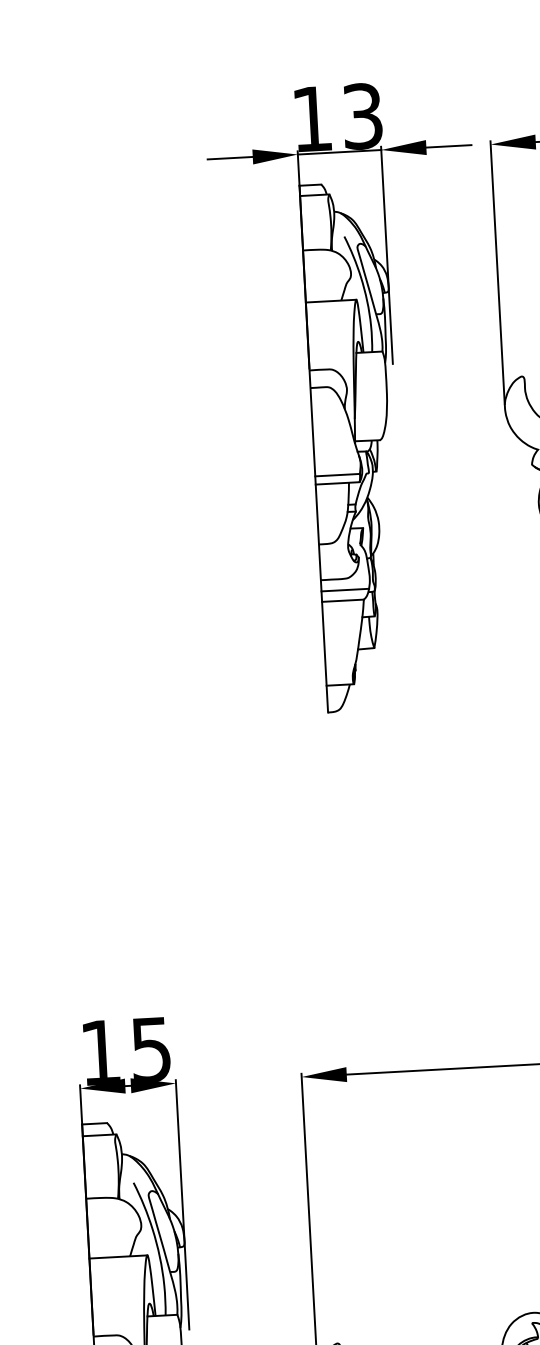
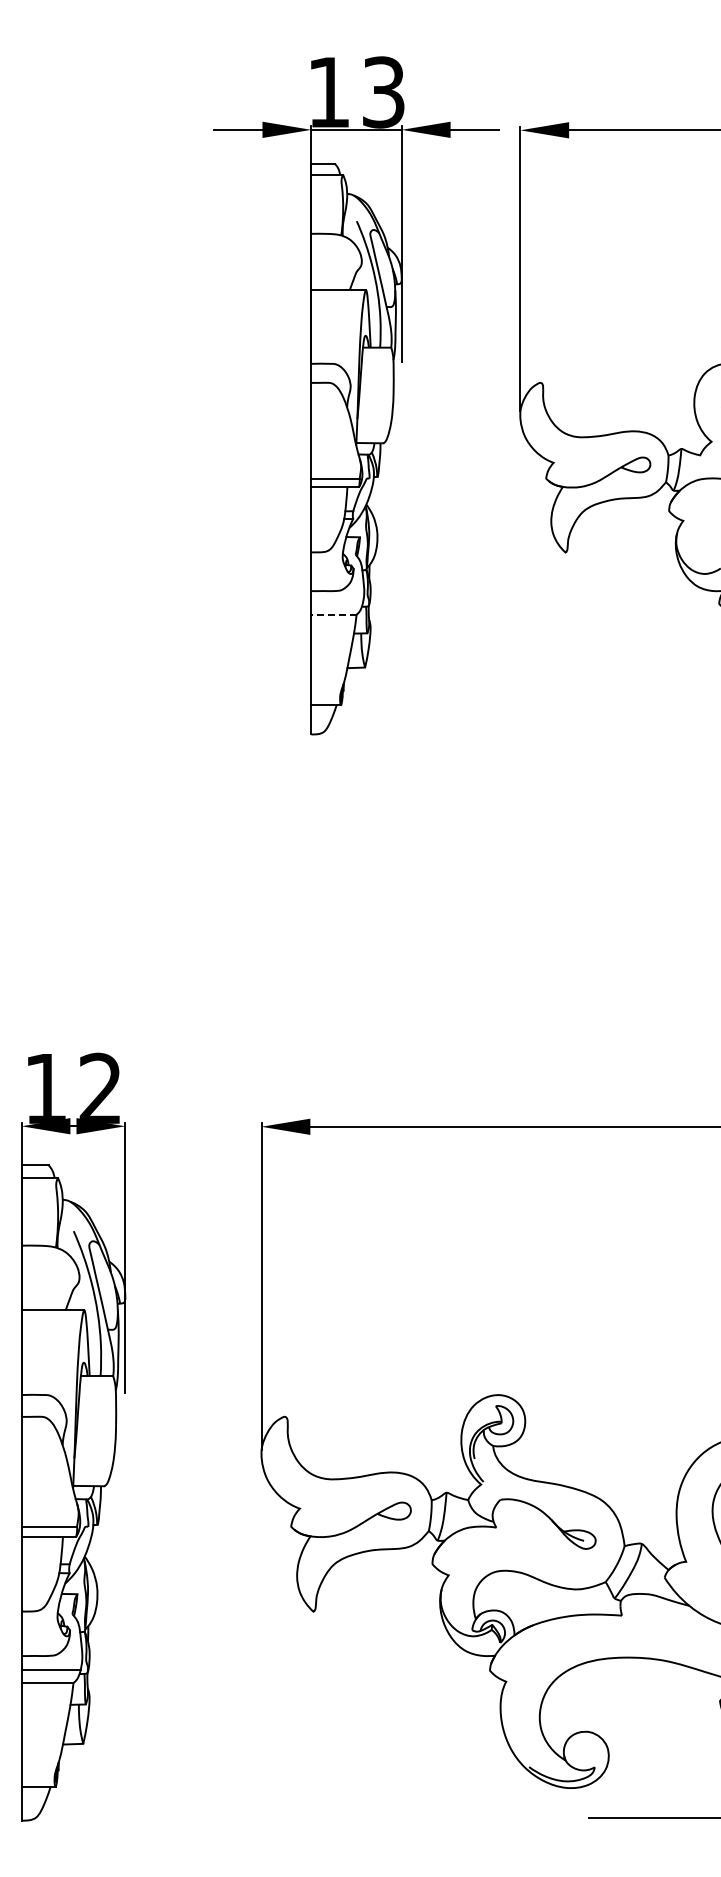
line: (344, 590) -> (336, 603), removed
line: (342, 600) -> (333, 614), solid -> dashed
text: (150, 1048) -> (99, 1087), 15 -> 12

